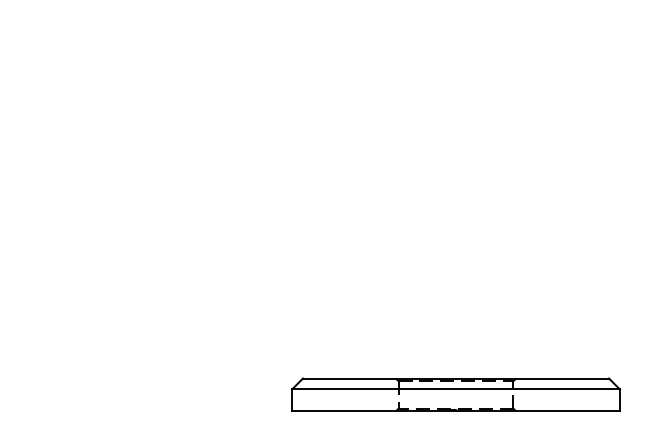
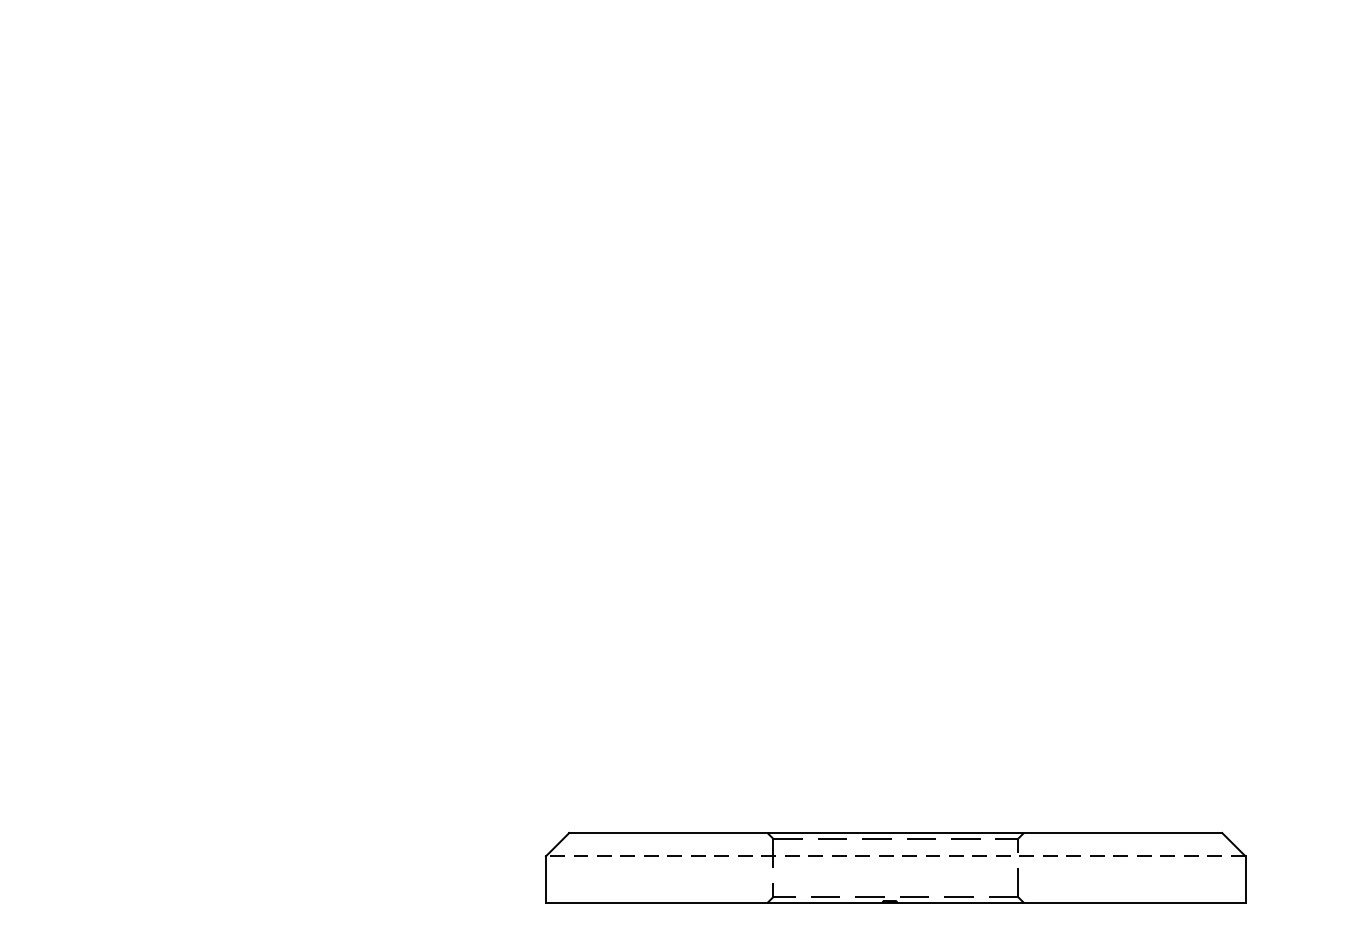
line: (456, 389) -> (896, 856), solid -> dashed

